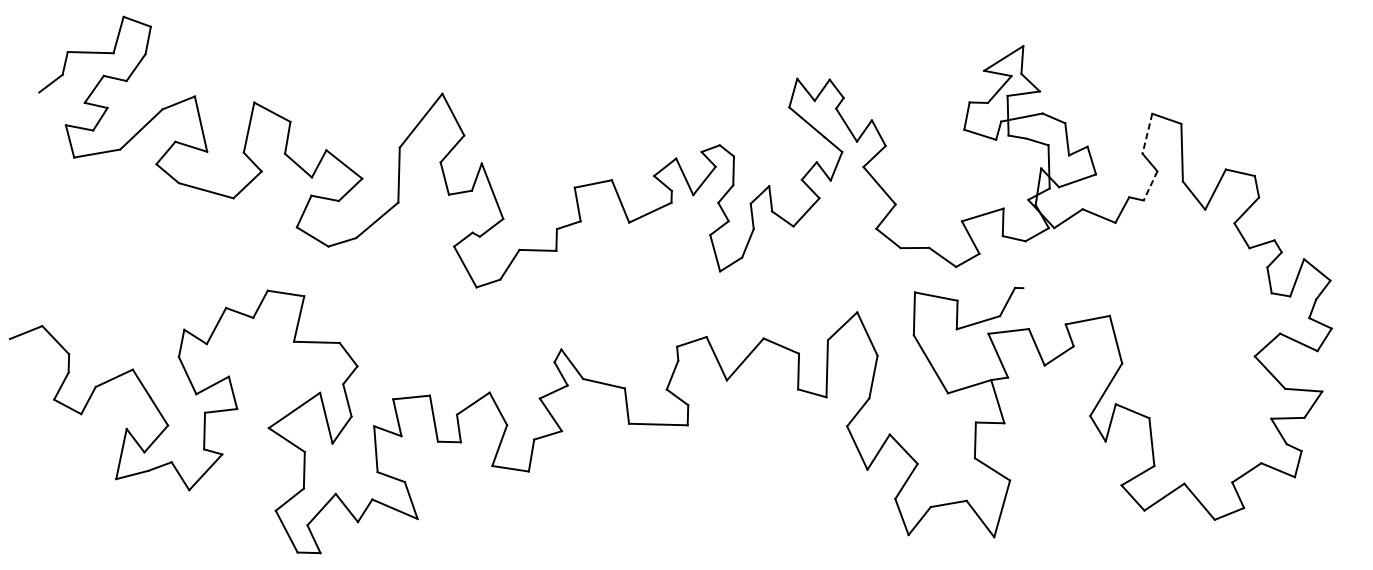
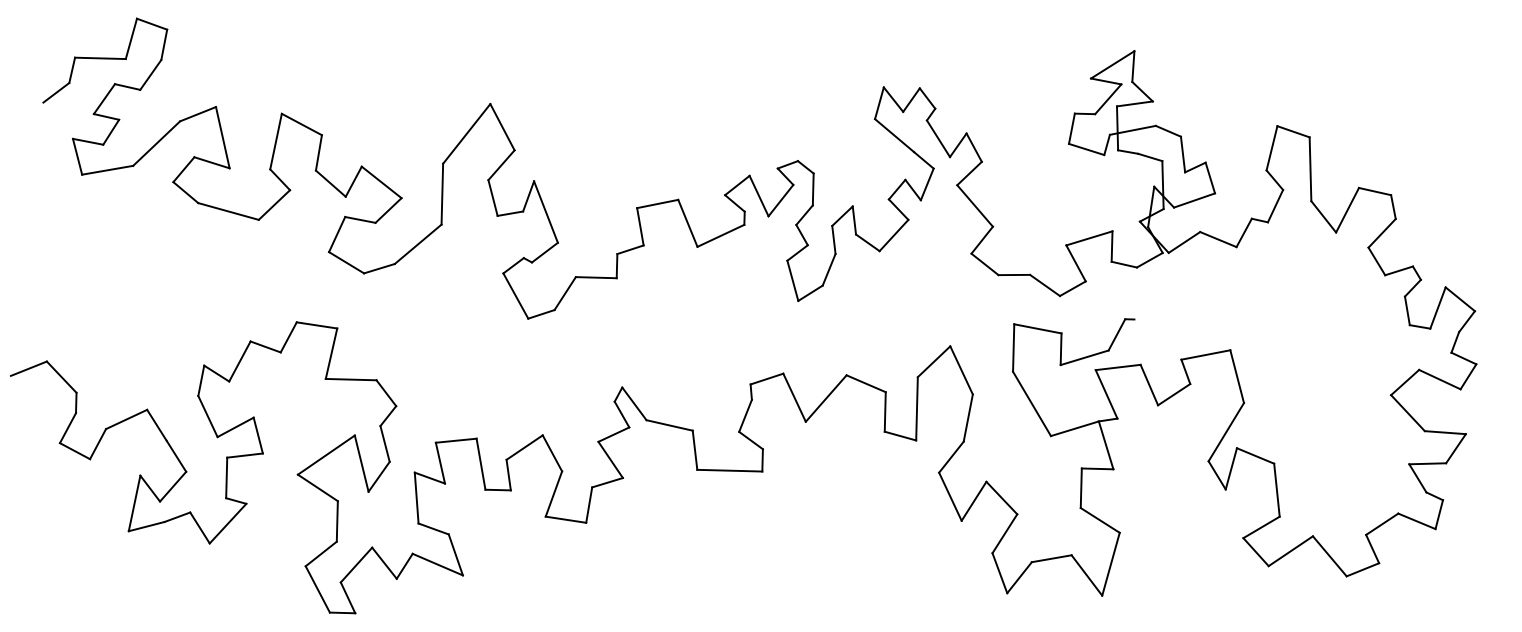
line: (1147, 133) -> (1272, 148), dashed -> solid
line: (1150, 186) -> (1275, 206), dashed -> solid

